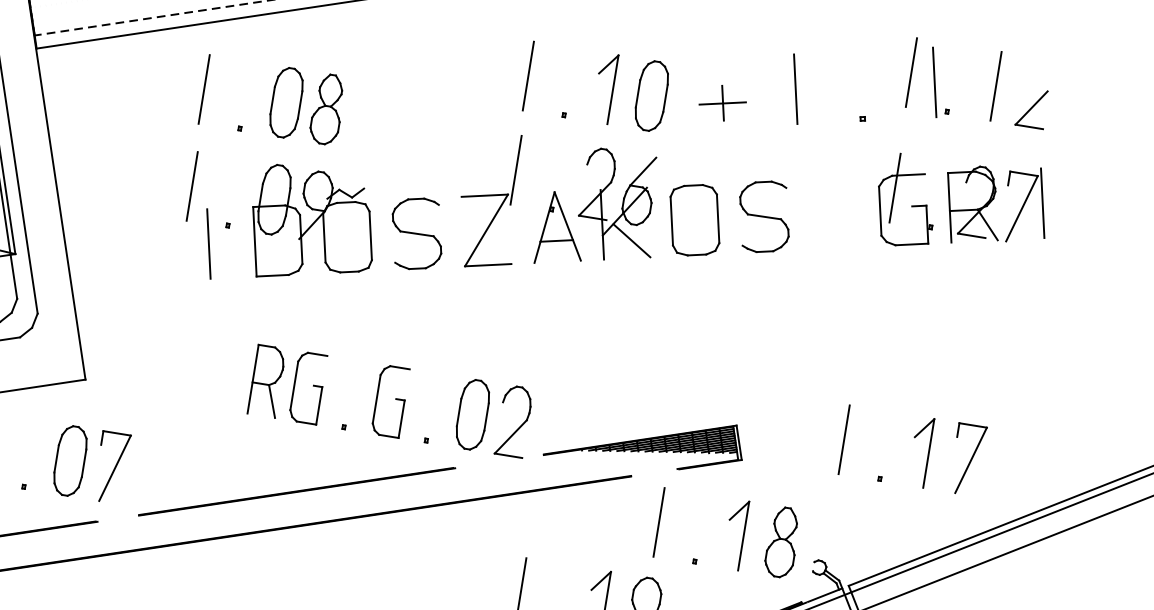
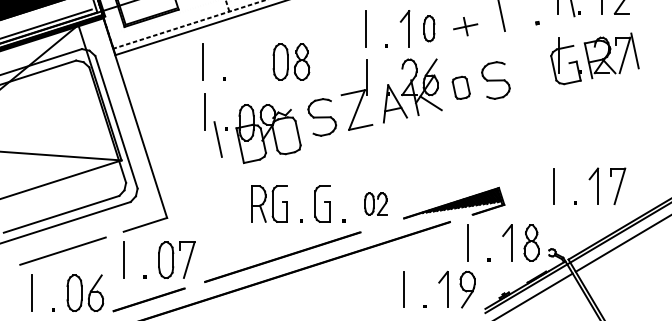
part: (652, 95) -> (429, 28), size x0.7
part: (307, 105) -> (291, 61), moved
part: (695, 219) -> (461, 87), size x0.6
part: (313, 229) -> (268, 134), moved
part: (493, 416) -> (375, 203), size x0.6

